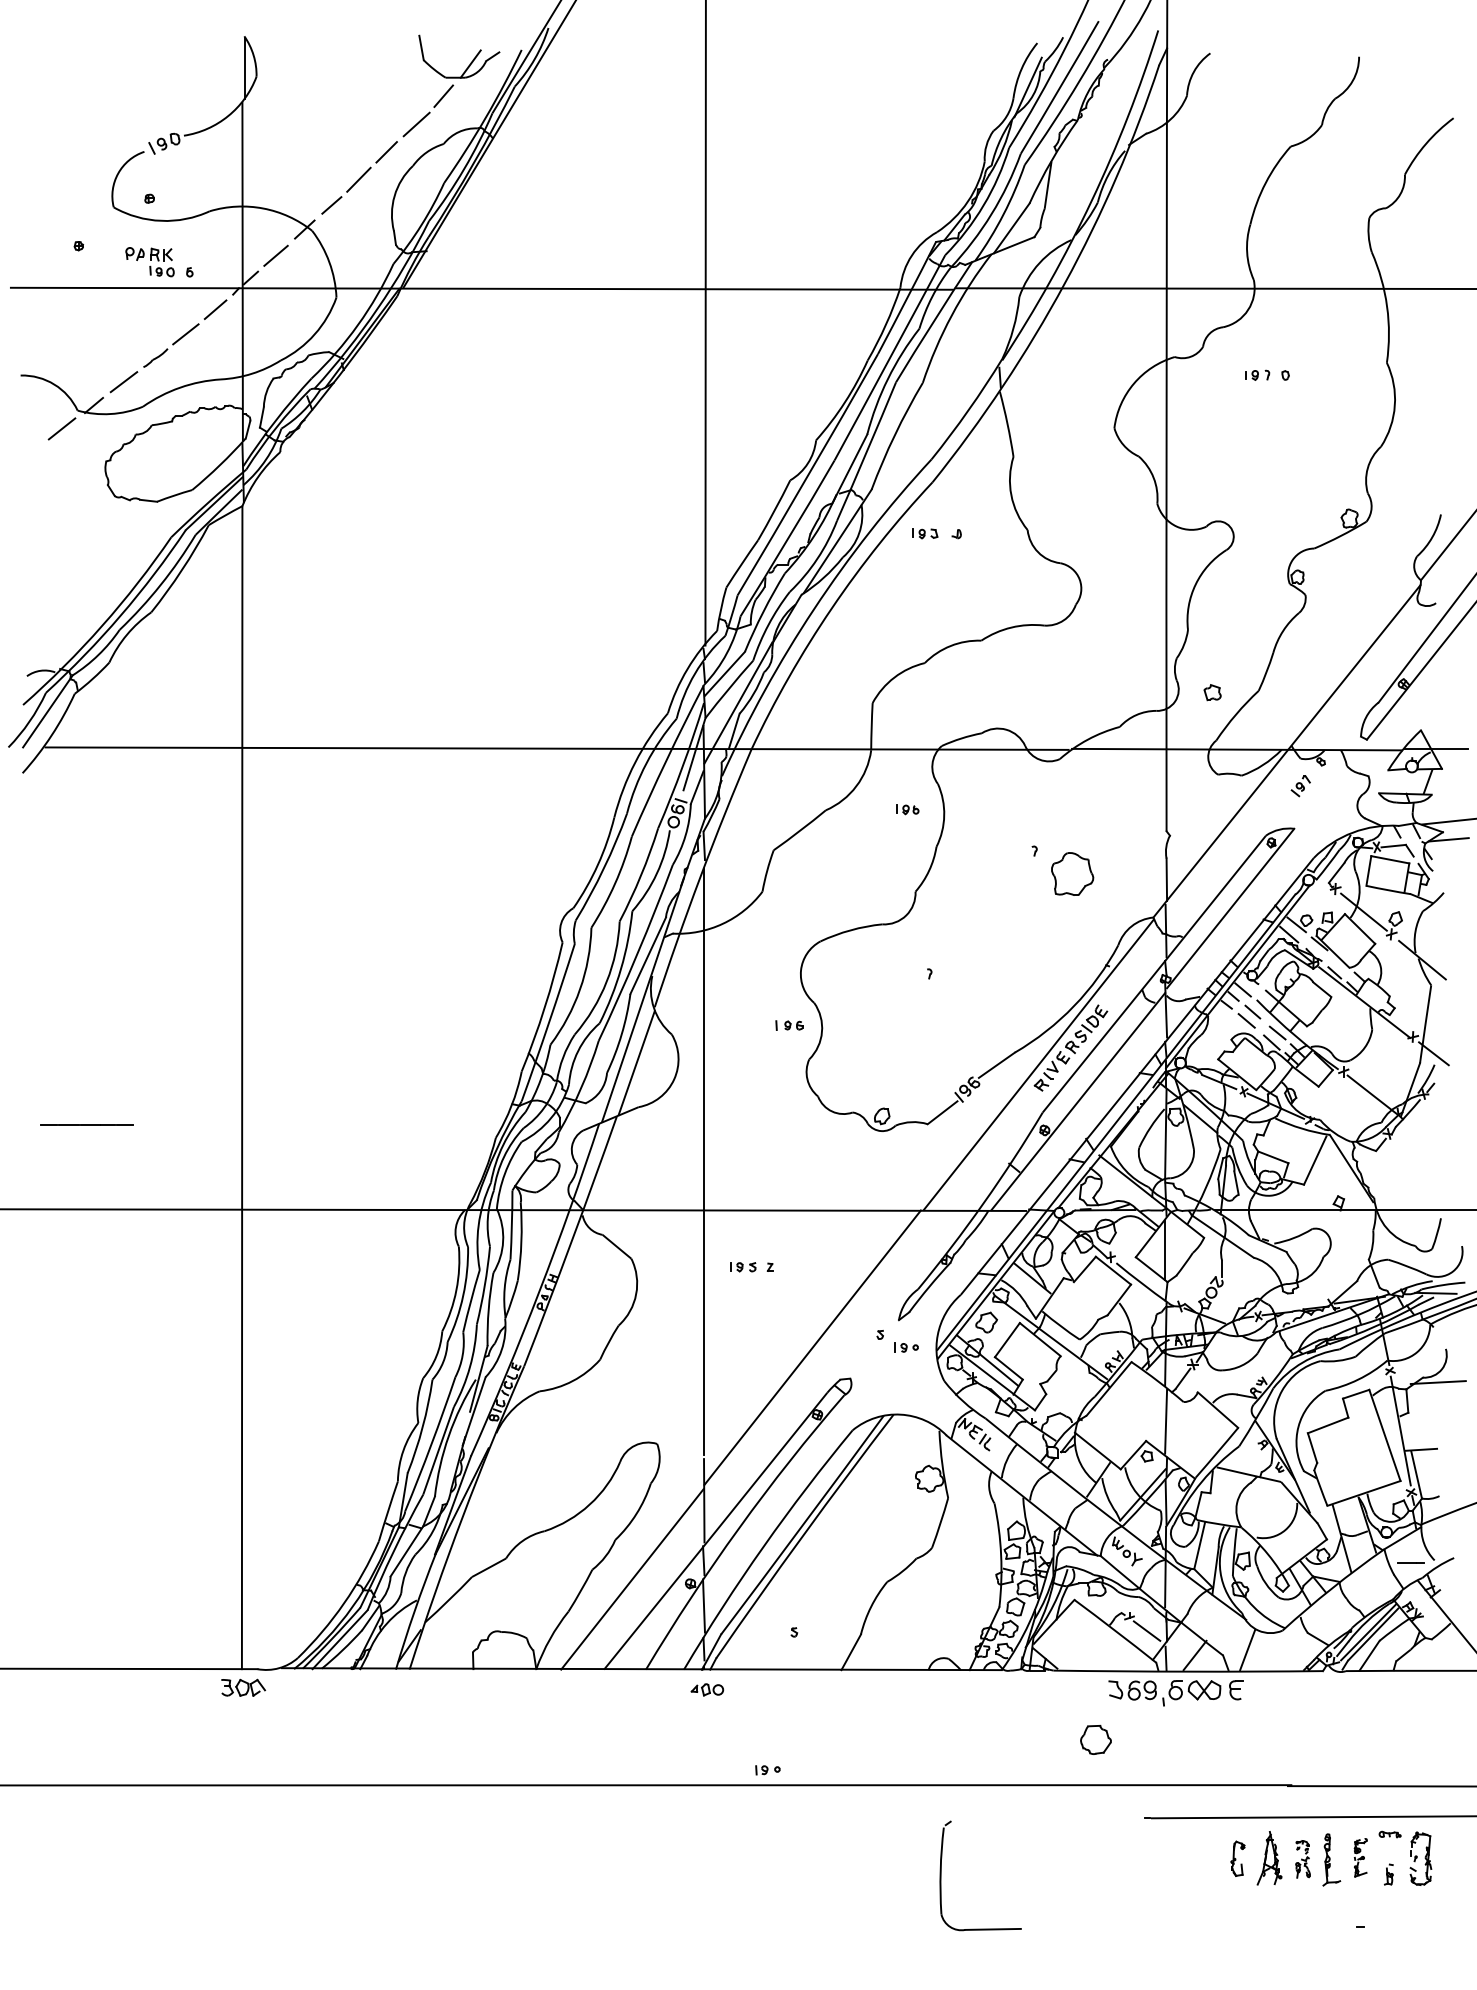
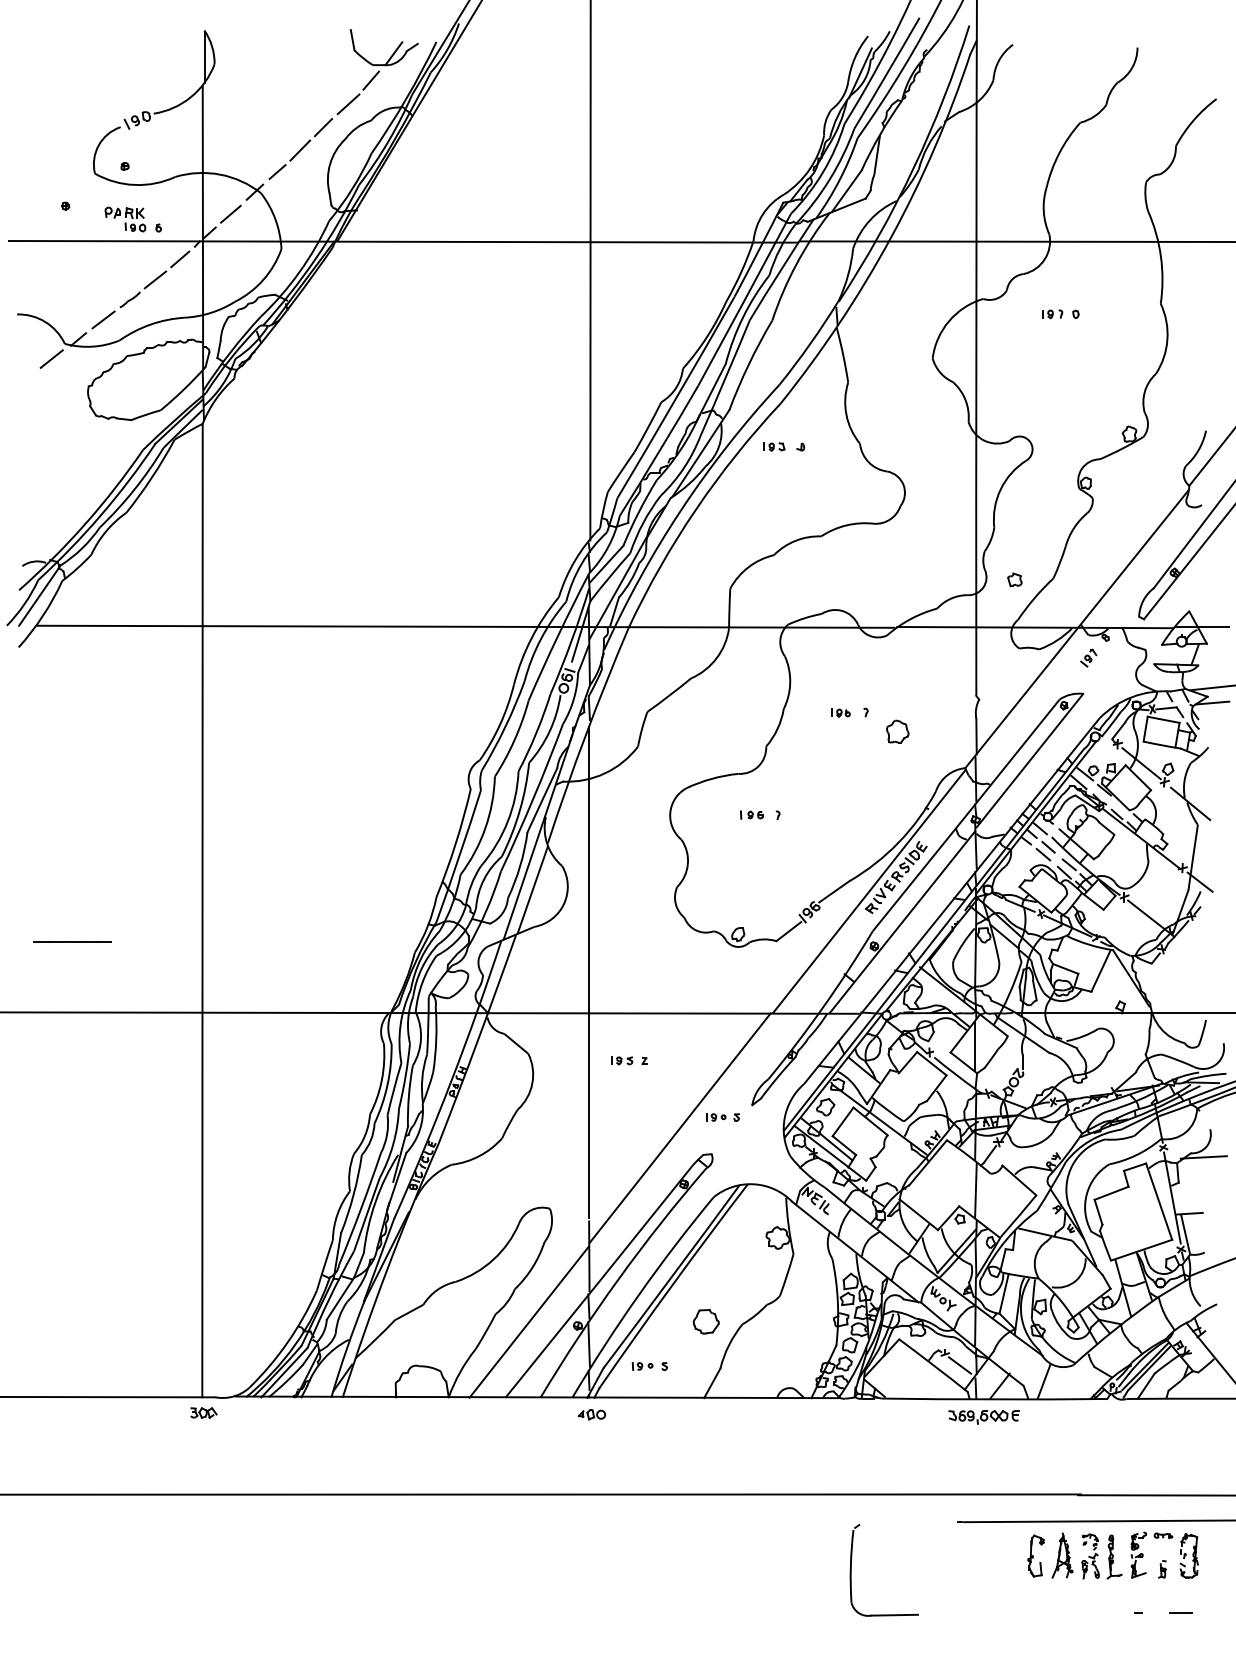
part: (907, 809) -> (840, 712), moved
part: (1072, 873) -> (897, 731), size x0.62
part: (789, 1025) -> (751, 815), moved
part: (906, 1347) -> (715, 1117), moved
line: (1410, 1562) -> (1180, 1612), moved
part: (243, 1687) -> (203, 1412), size x0.71
part: (1175, 1692) -> (983, 1416), size x0.62
part: (1095, 1739) -> (705, 1321), moved
part: (767, 1770) -> (642, 1366), moved
part: (1360, 1857) -> (1138, 1554), size x1.43
part: (1237, 1858) -> (1035, 1555), size x1.43
part: (1302, 1859) -> (1090, 1556), size x1.43
part: (941, 1875) -> (851, 1570), moved

